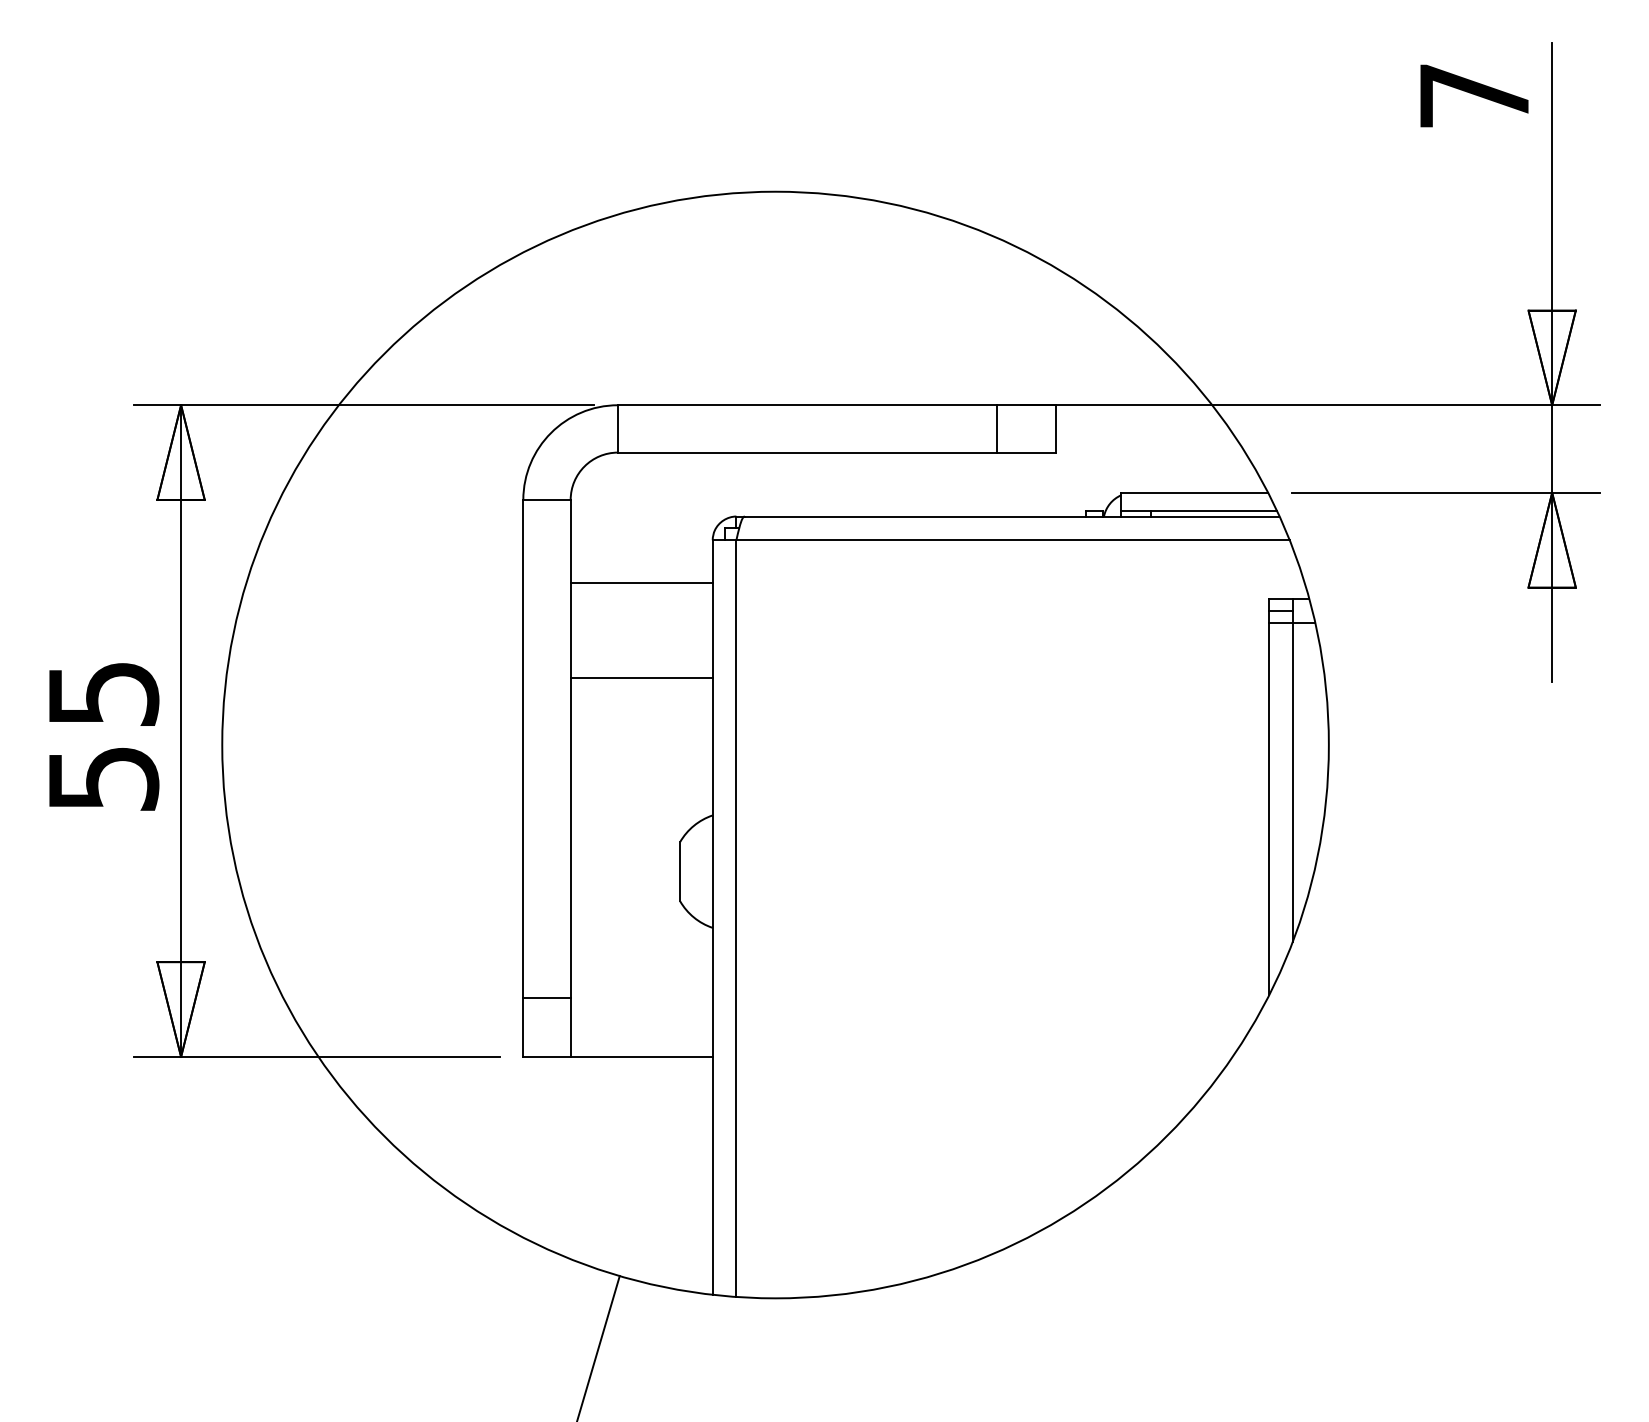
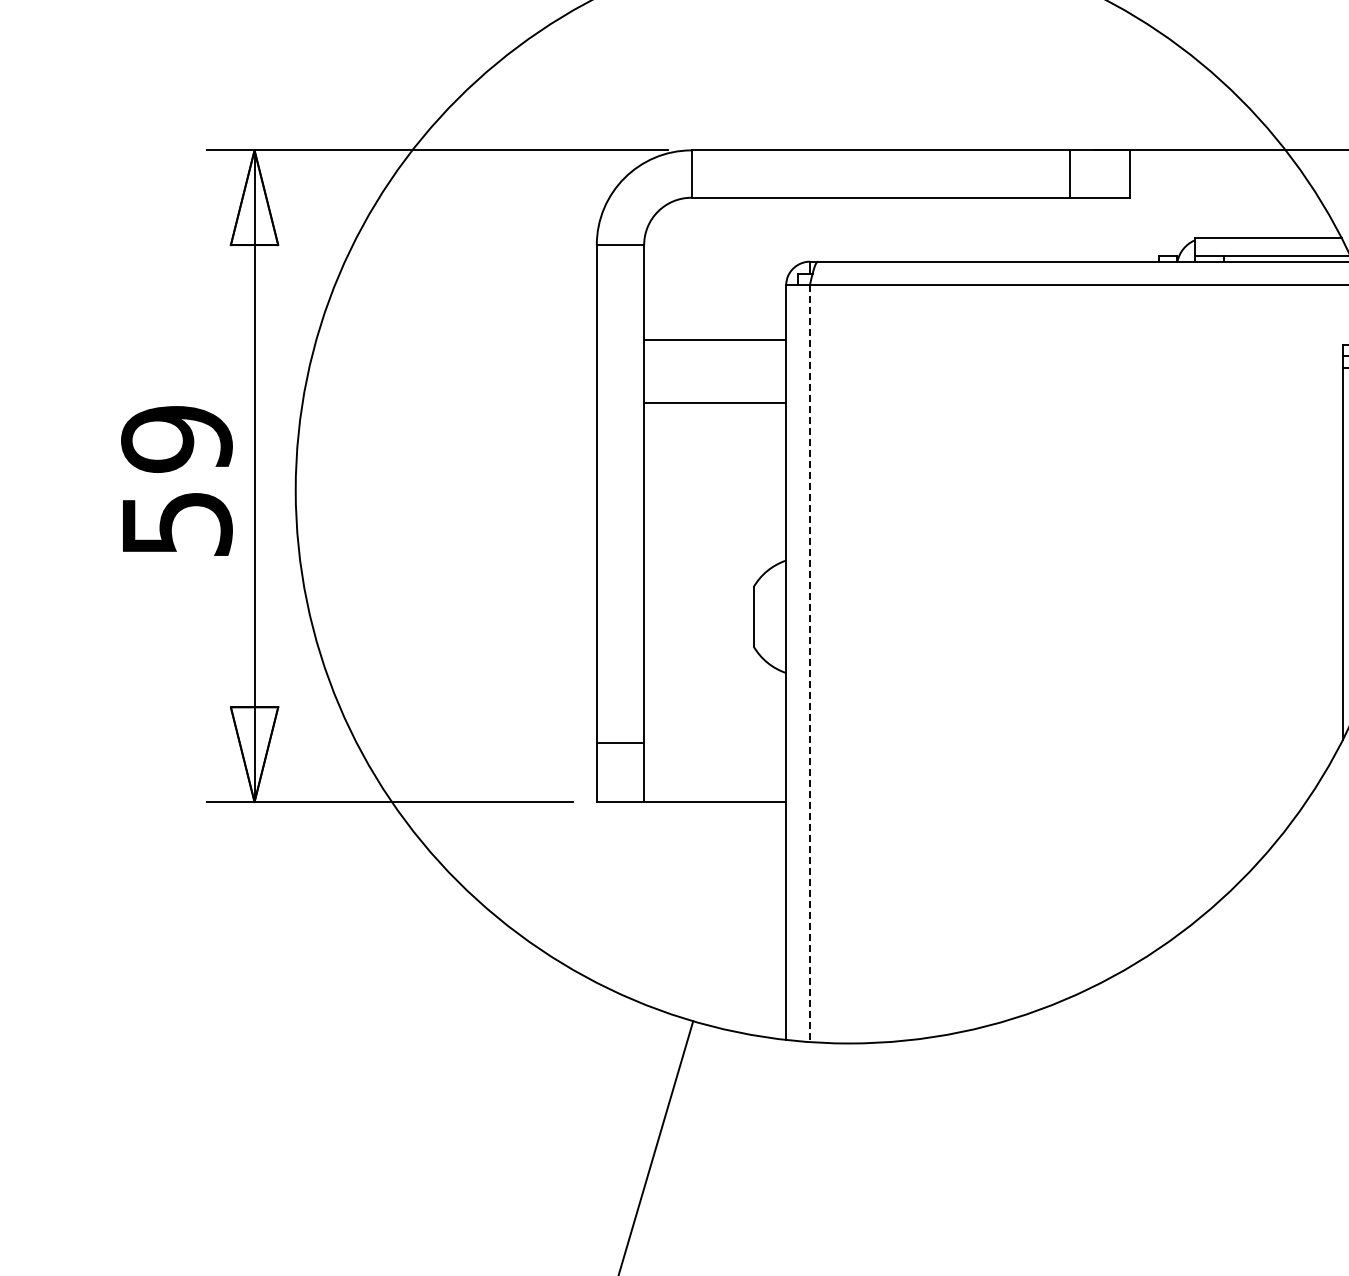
line: (641, 583) -> (714, 402), moved
line: (641, 678) -> (714, 340), moved
text: (103, 694) -> (176, 439), 55 -> 59
line: (736, 919) -> (809, 664), solid -> dashed

